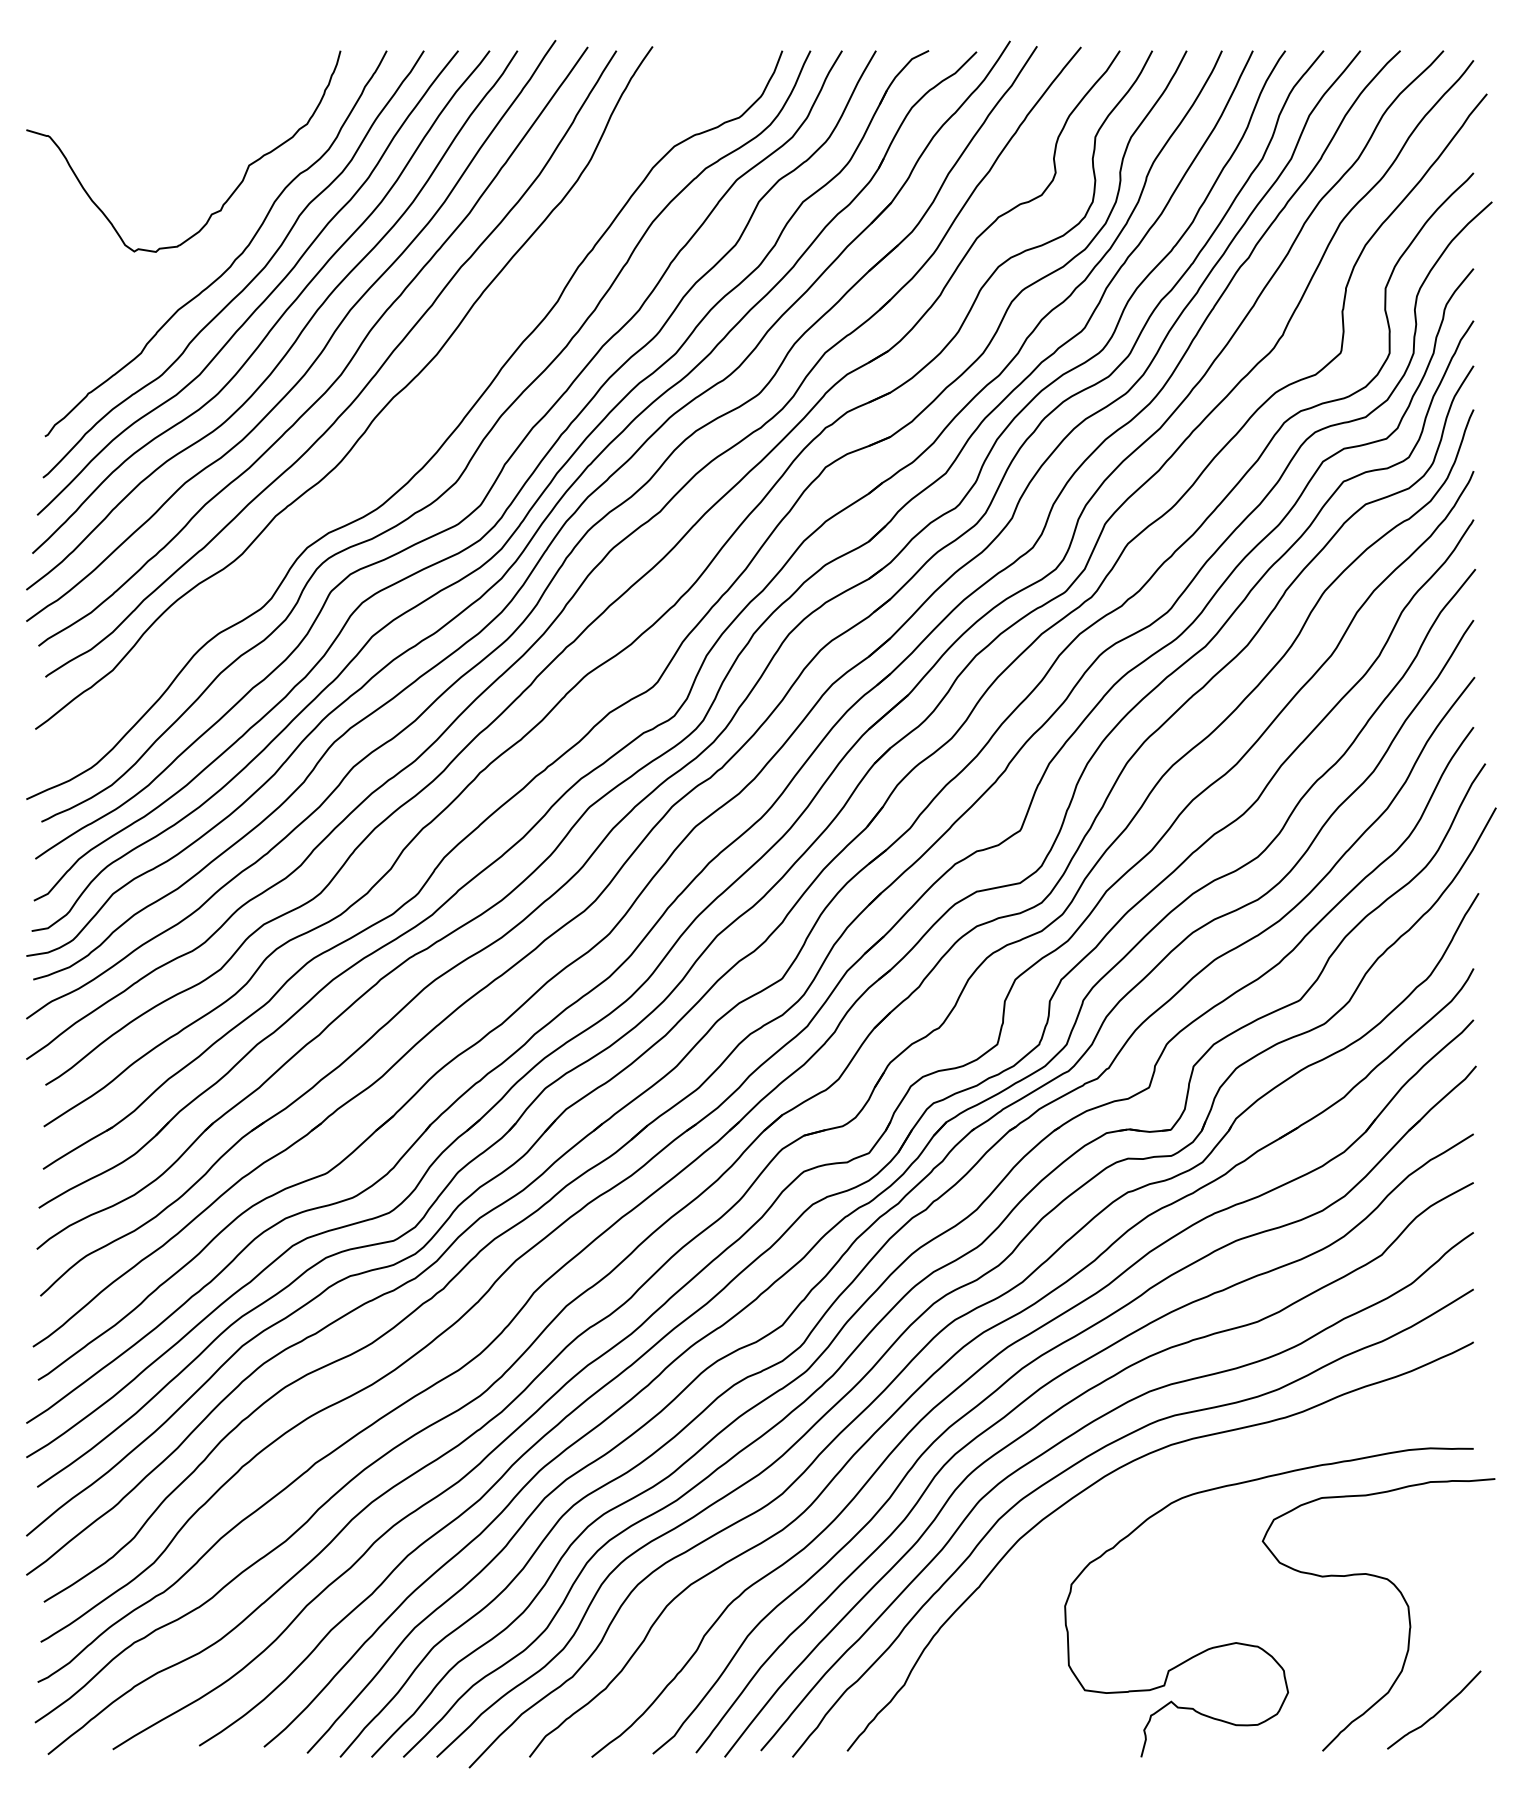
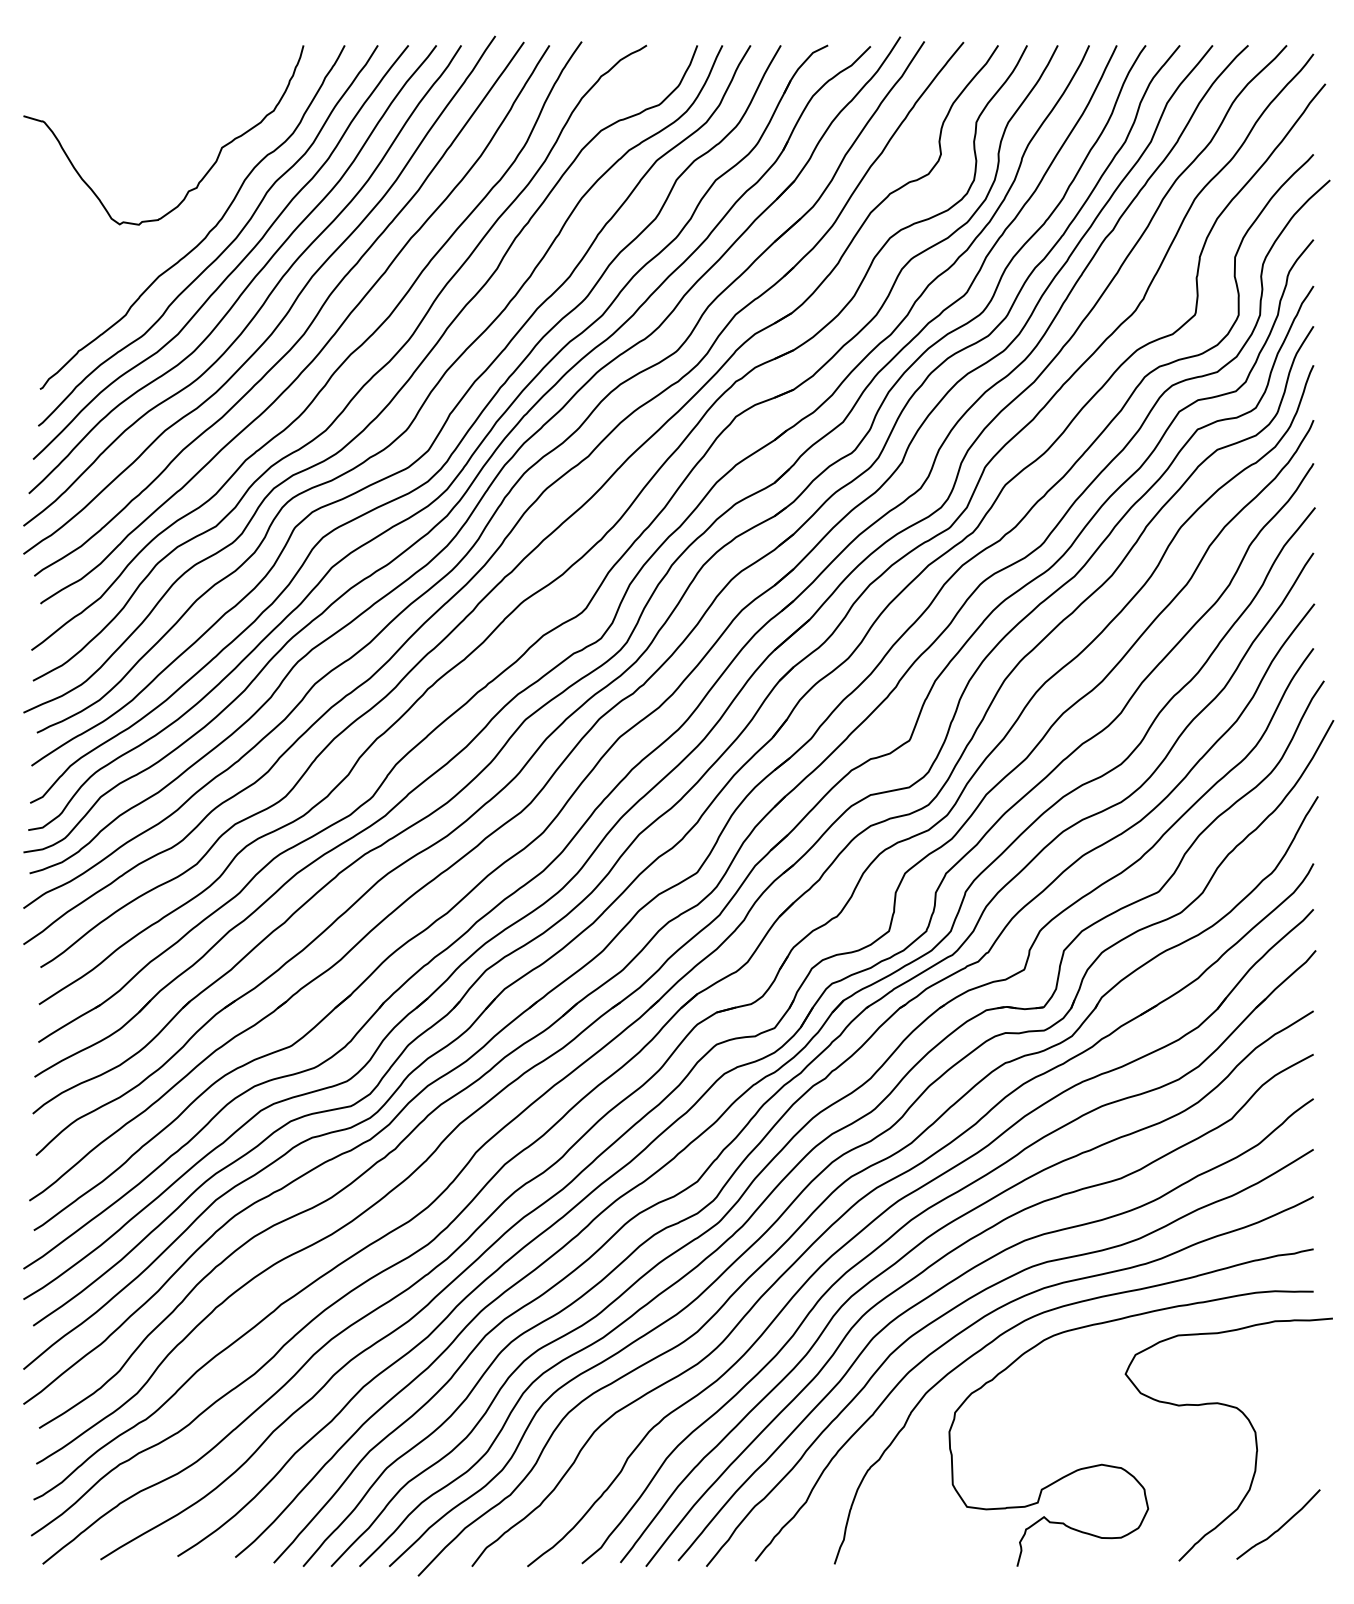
curve: (406, 432) -> (362, 385), added
curve: (1163, 1476) -> (1037, 1316), added

